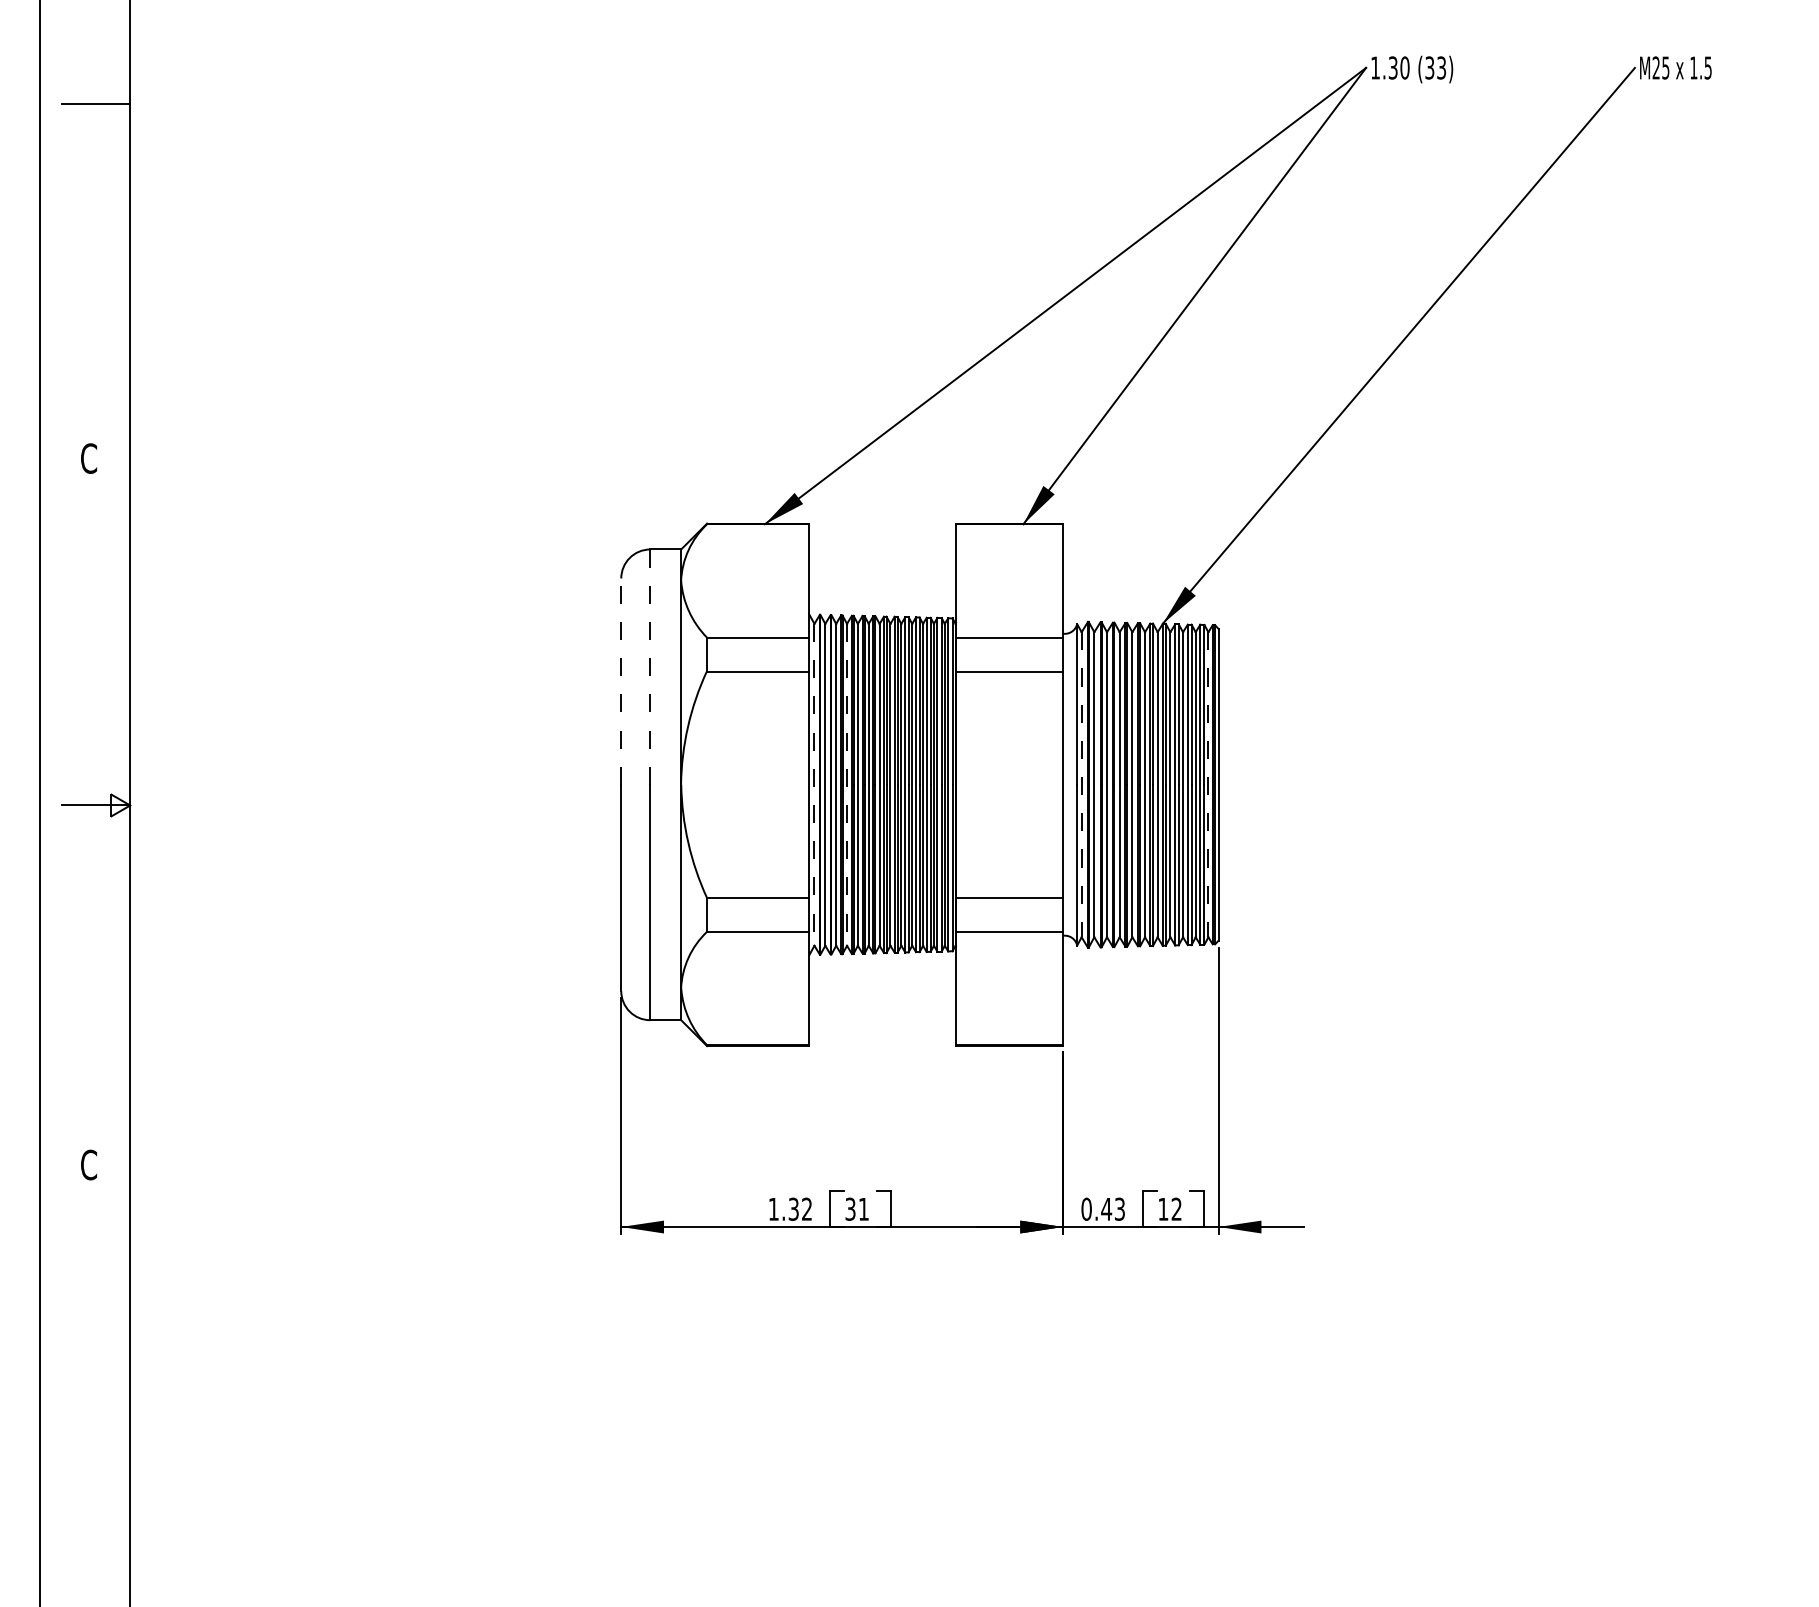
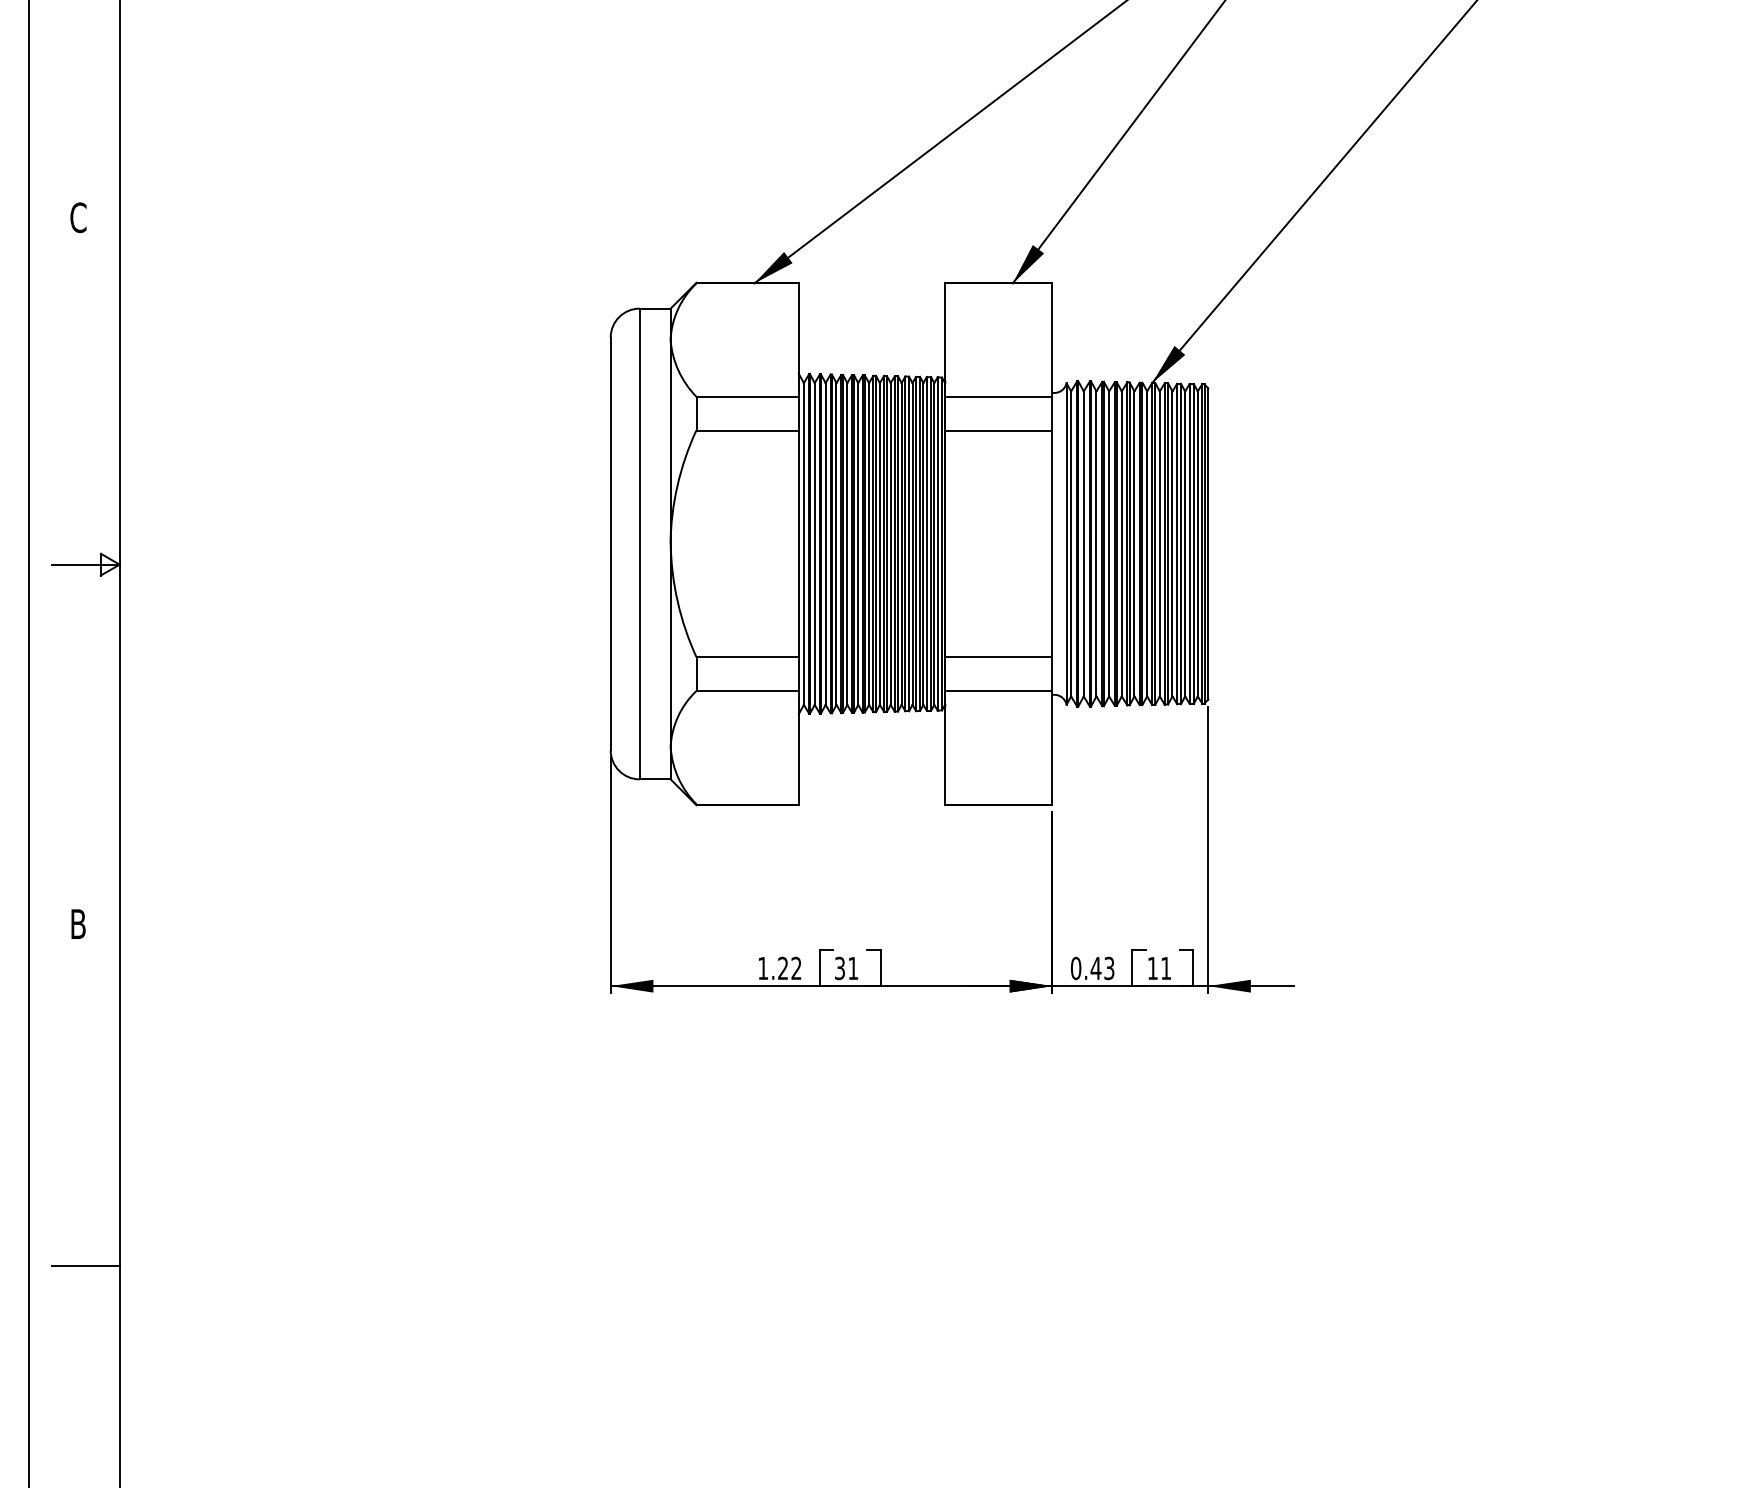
line: (650, 667) -> (639, 426), dashed -> solid
line: (621, 681) -> (610, 440), dashed -> solid
line: (814, 784) -> (803, 543), dashed -> solid
line: (847, 784) -> (836, 543), dashed -> solid
line: (1081, 784) -> (1070, 543), dashed -> solid
line: (1208, 784) -> (1197, 543), dashed -> solid
text: (89, 1164) -> (78, 923), C -> B
text: (1176, 1208) -> (1165, 967), 12 -> 11
text: (793, 1209) -> (782, 968), 1.32 -> 1.22
line: (96, 1507) -> (85, 1266), added

